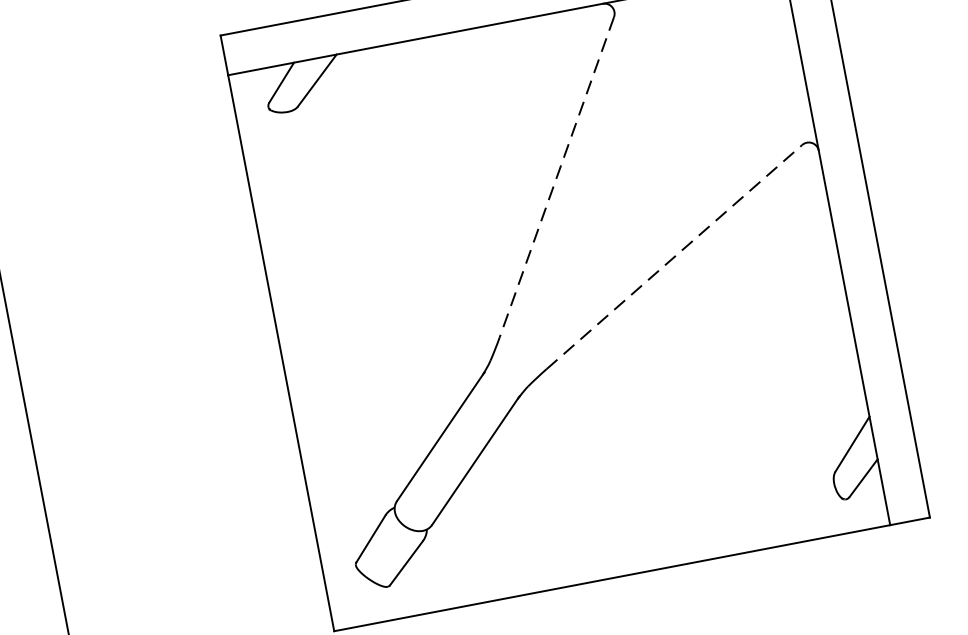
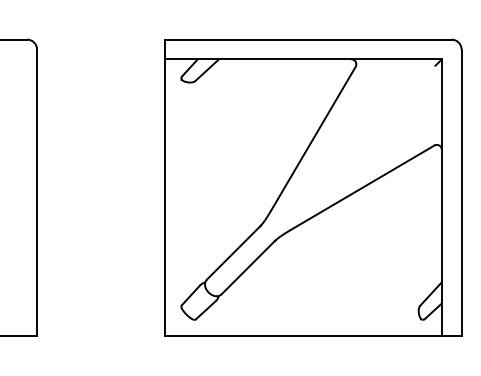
line: (556, 177) -> (313, 138), dashed -> solid
line: (675, 256) -> (363, 187), dashed -> solid

